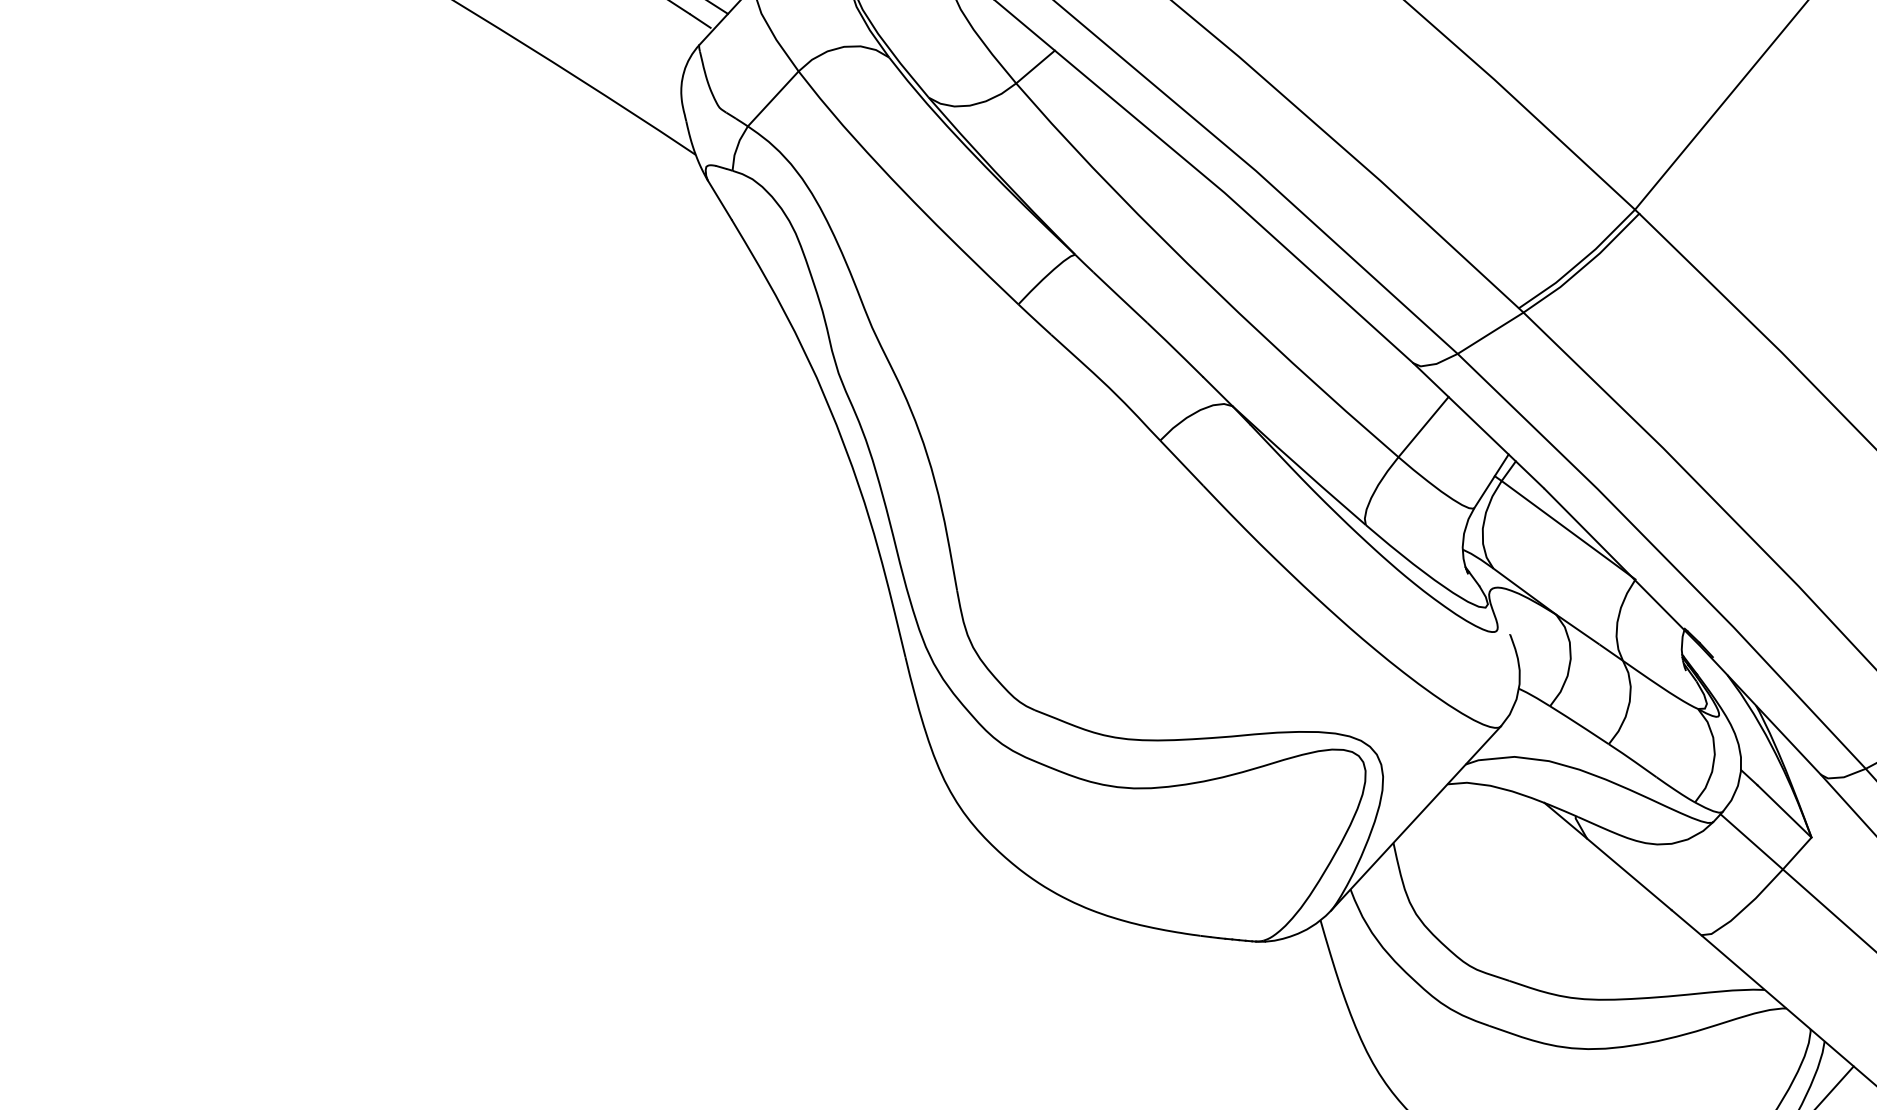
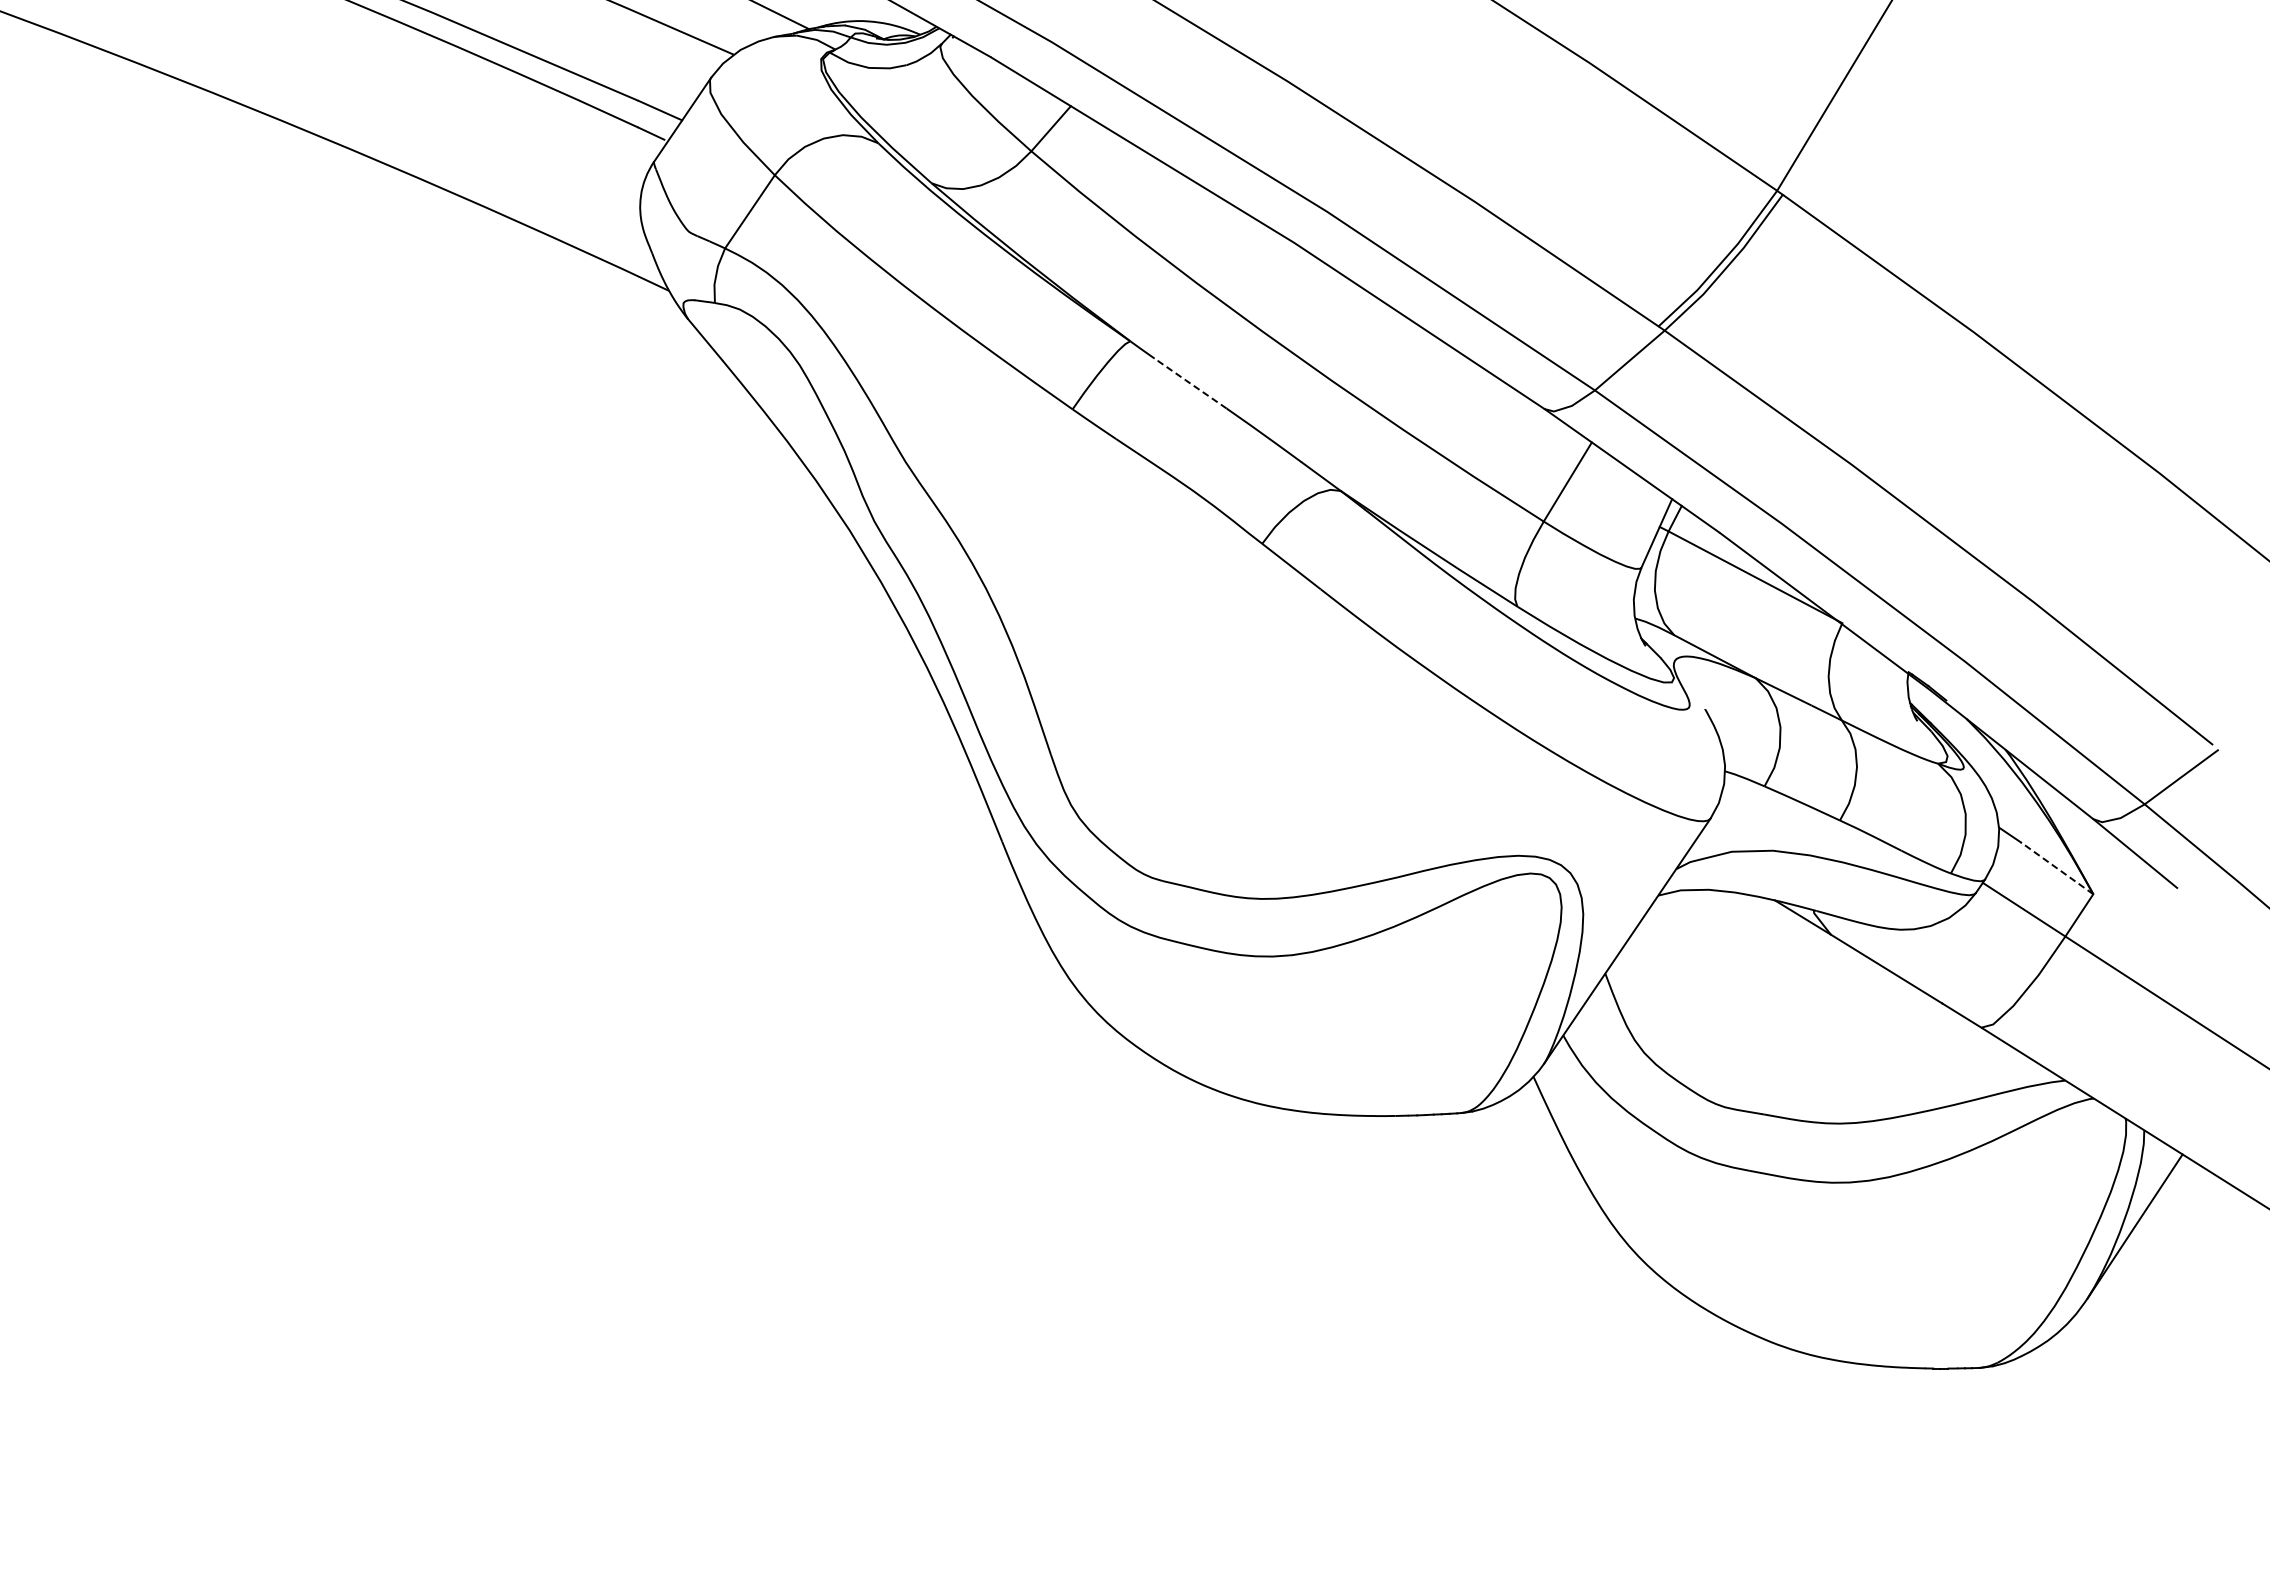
line: (1119, 297) -> (1189, 383), solid -> dashed
line: (1783, 811) -> (2056, 868), solid -> dashed

